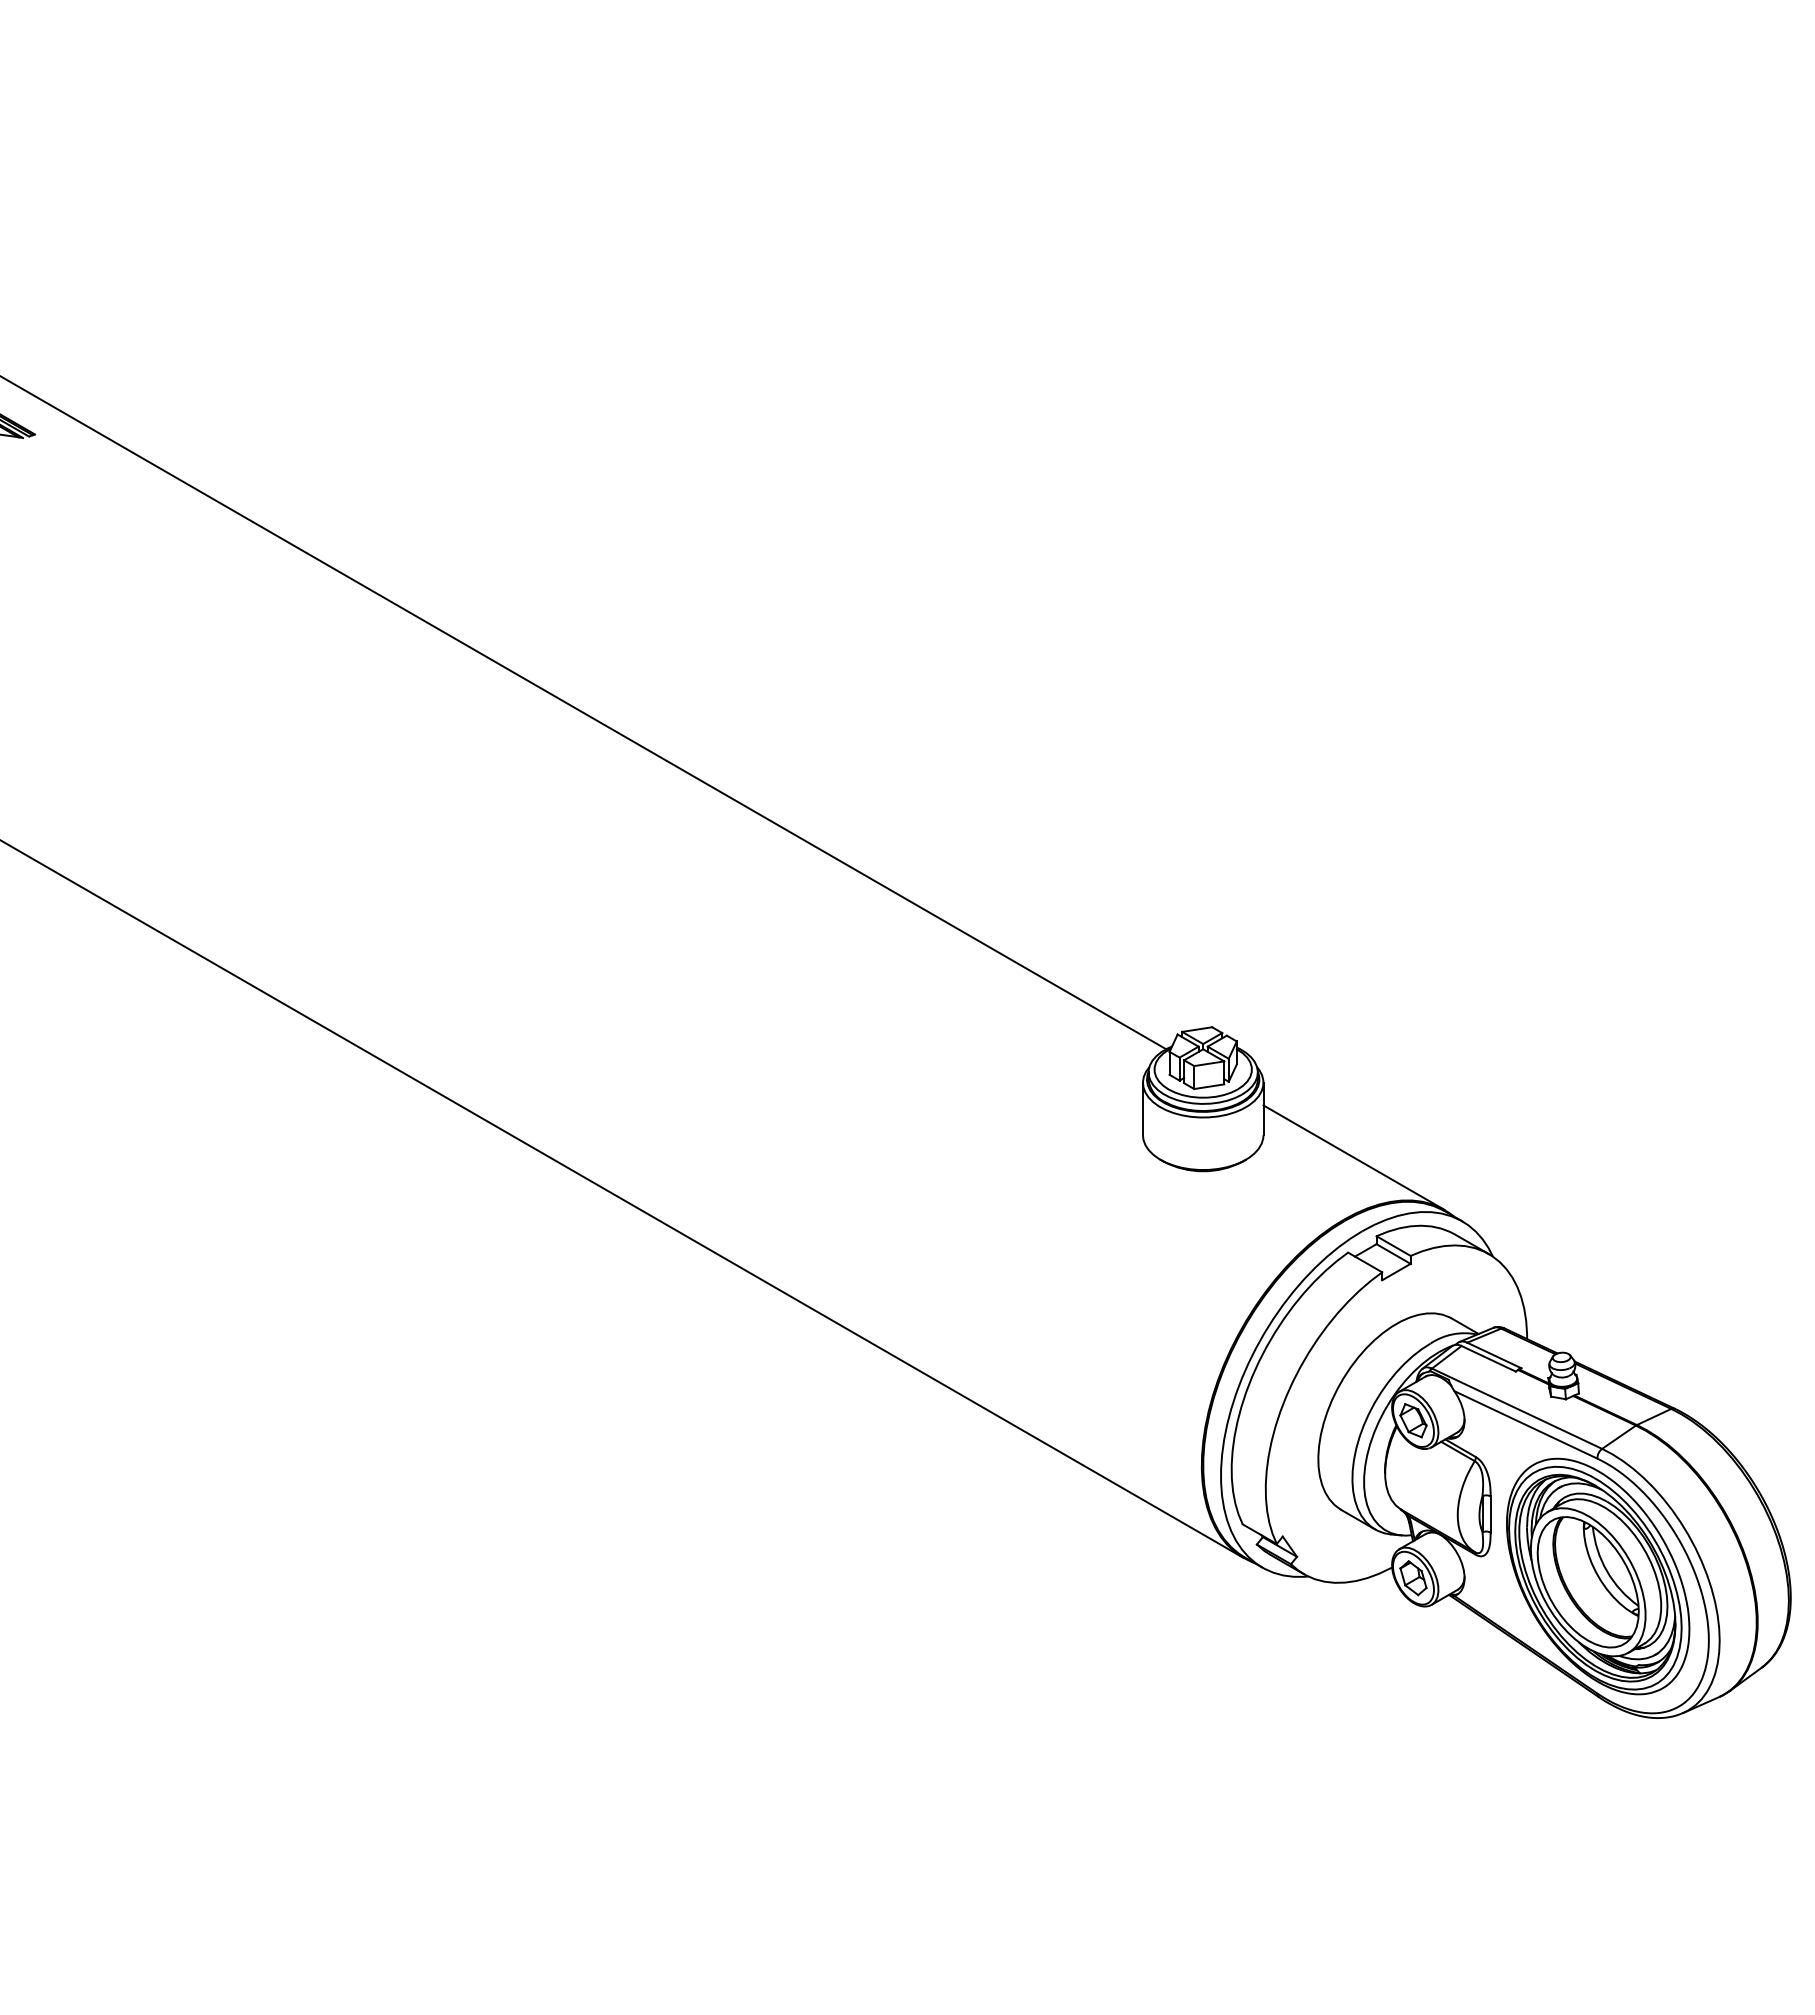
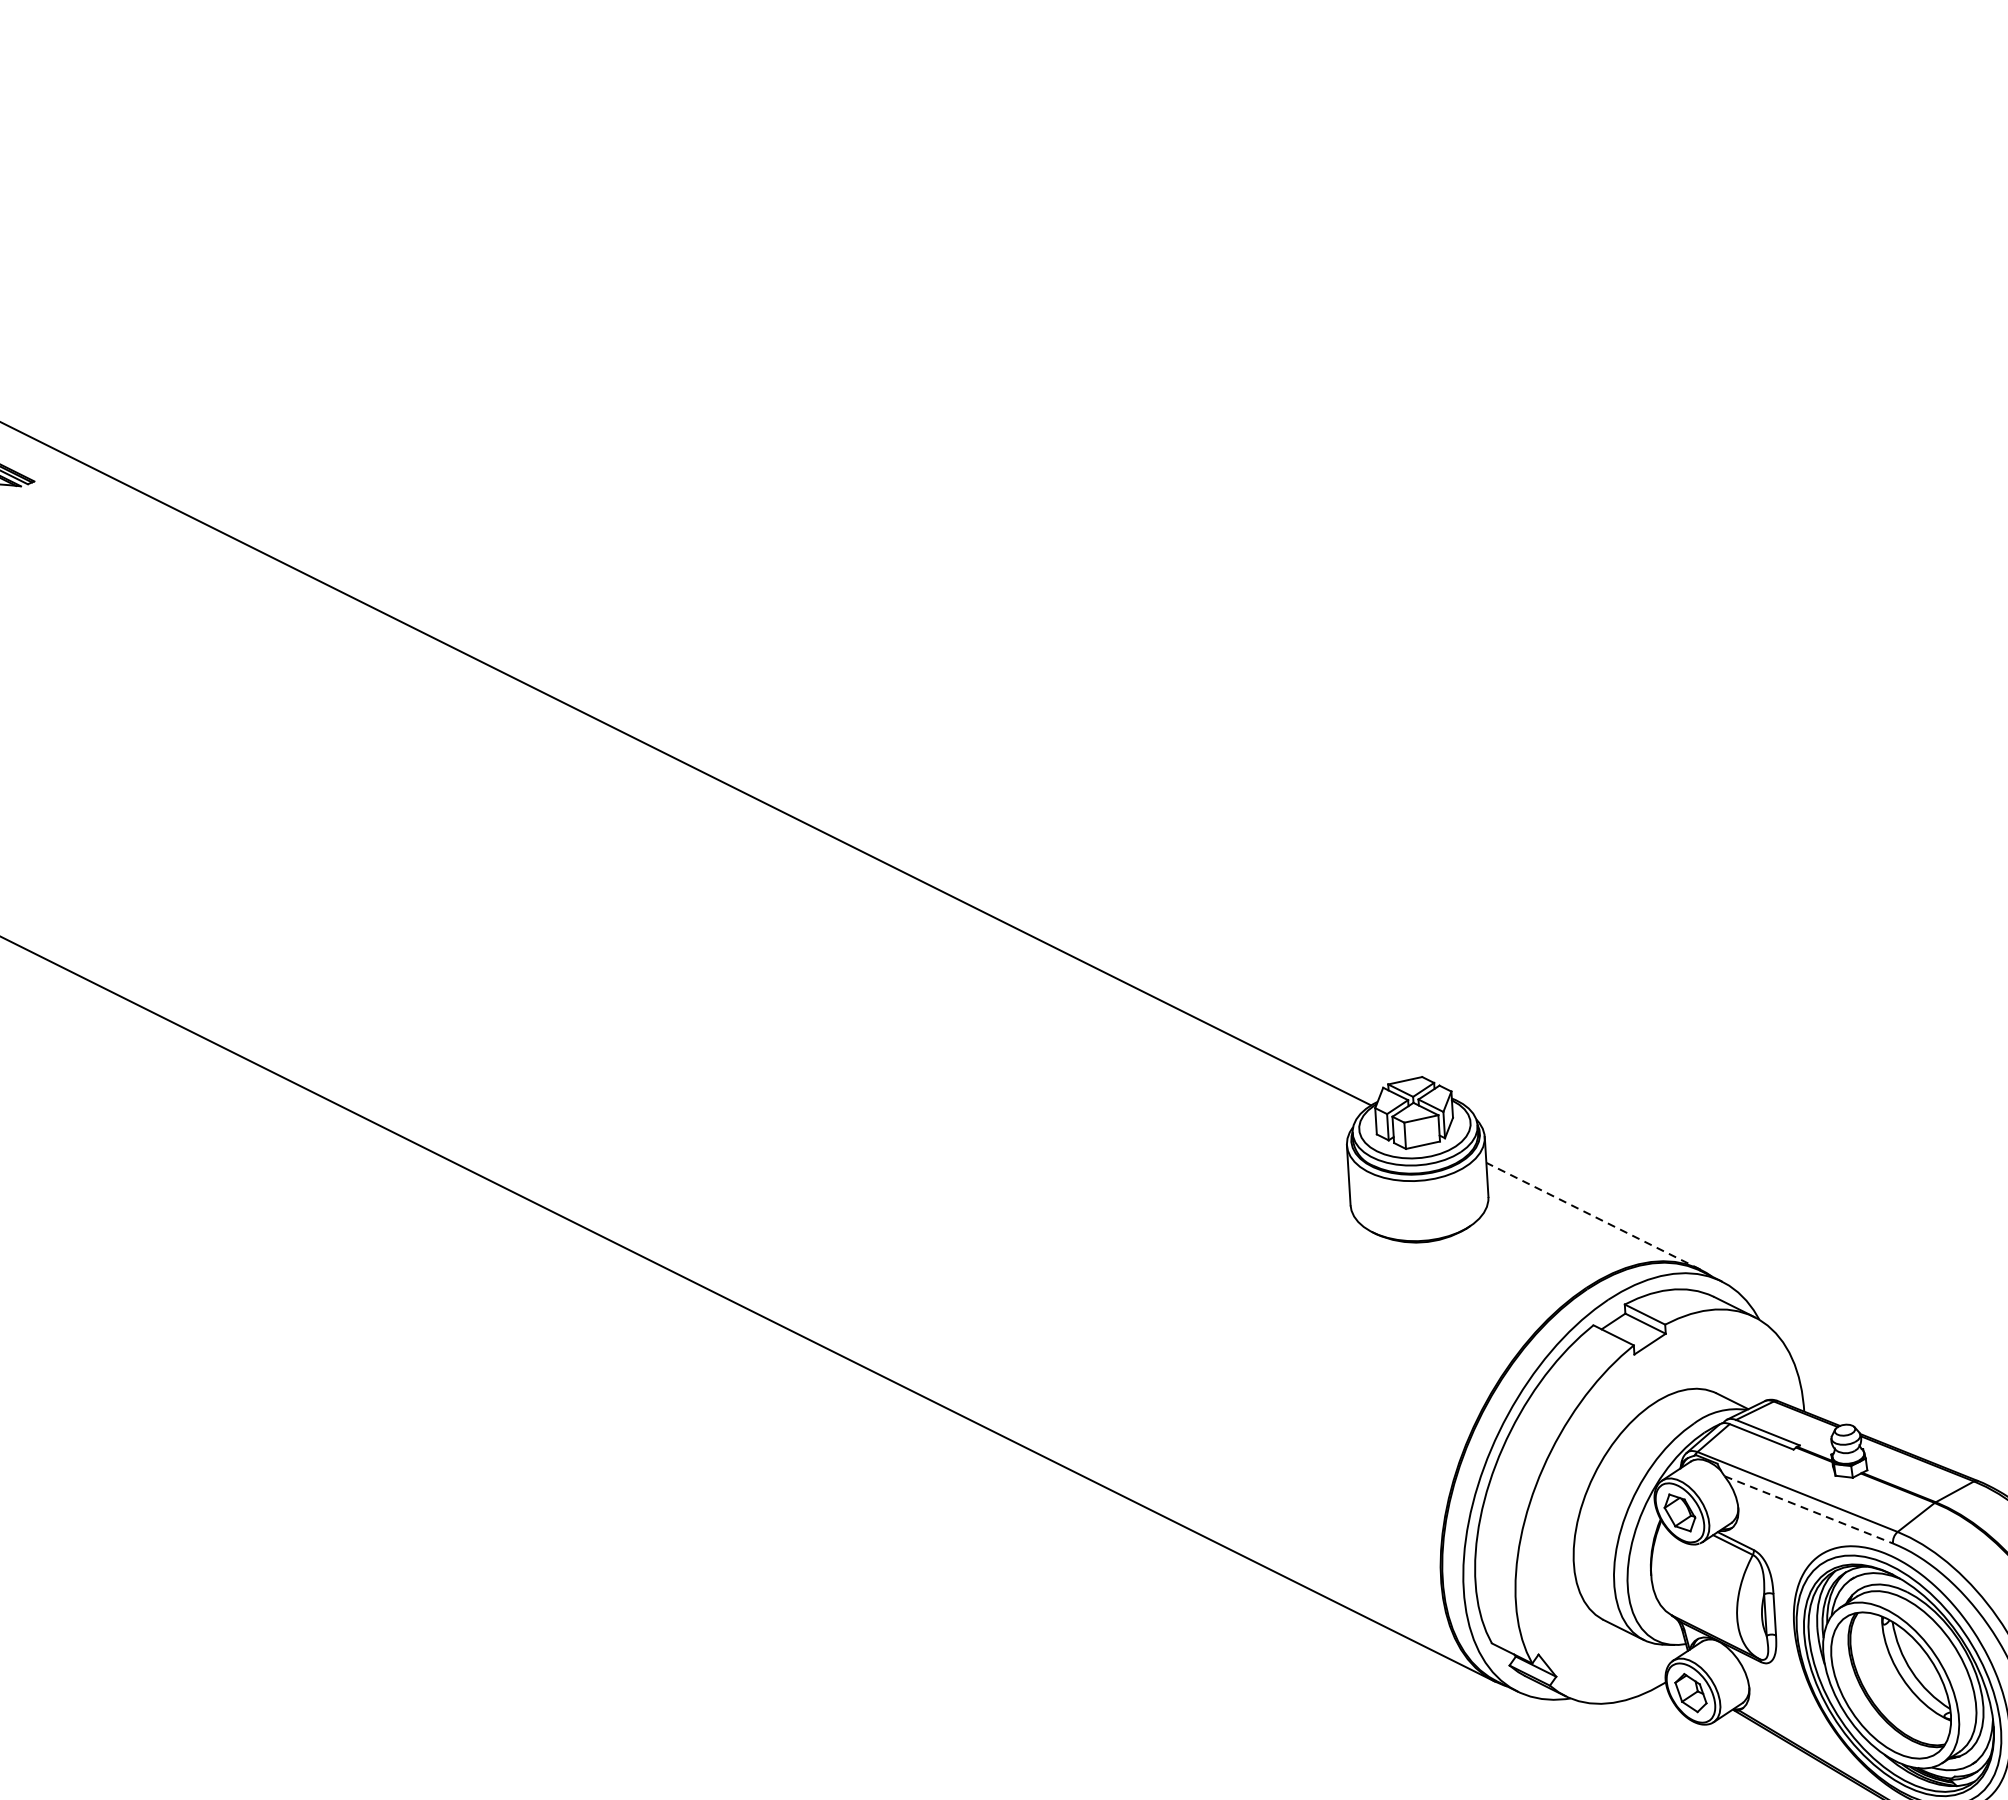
line: (1353, 1157) -> (1592, 1216), solid -> dashed
line: (1526, 1425) -> (1809, 1510), solid -> dashed

